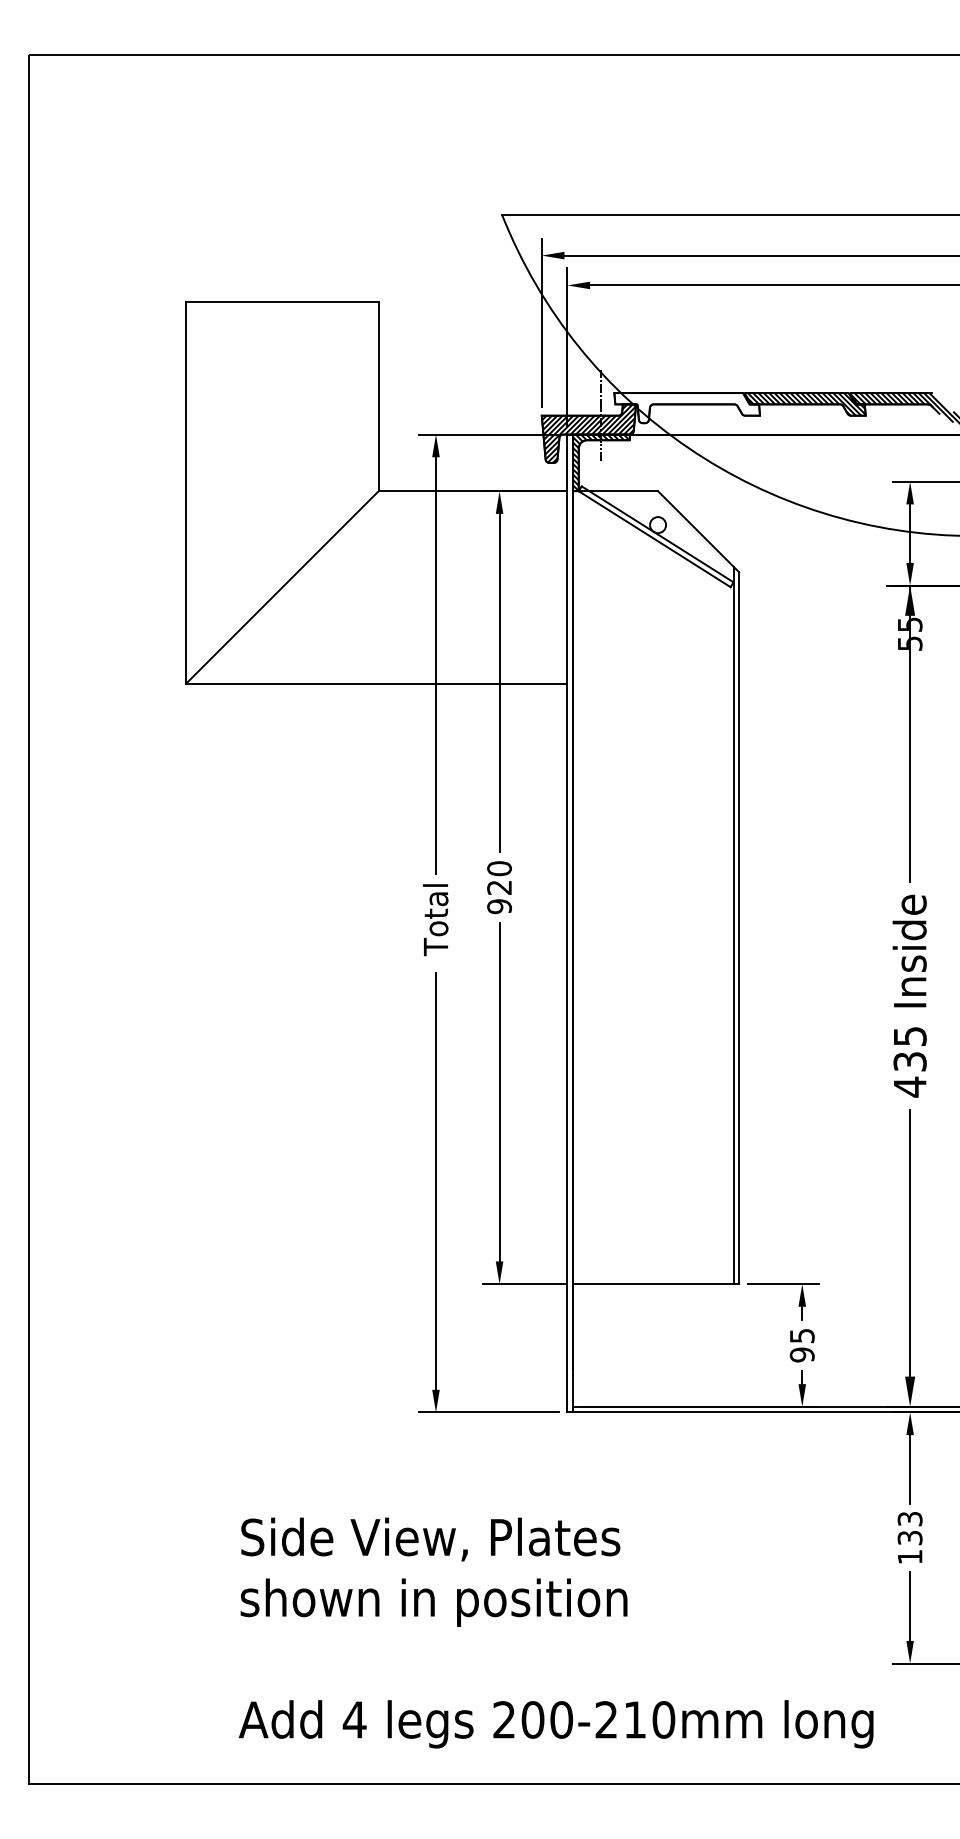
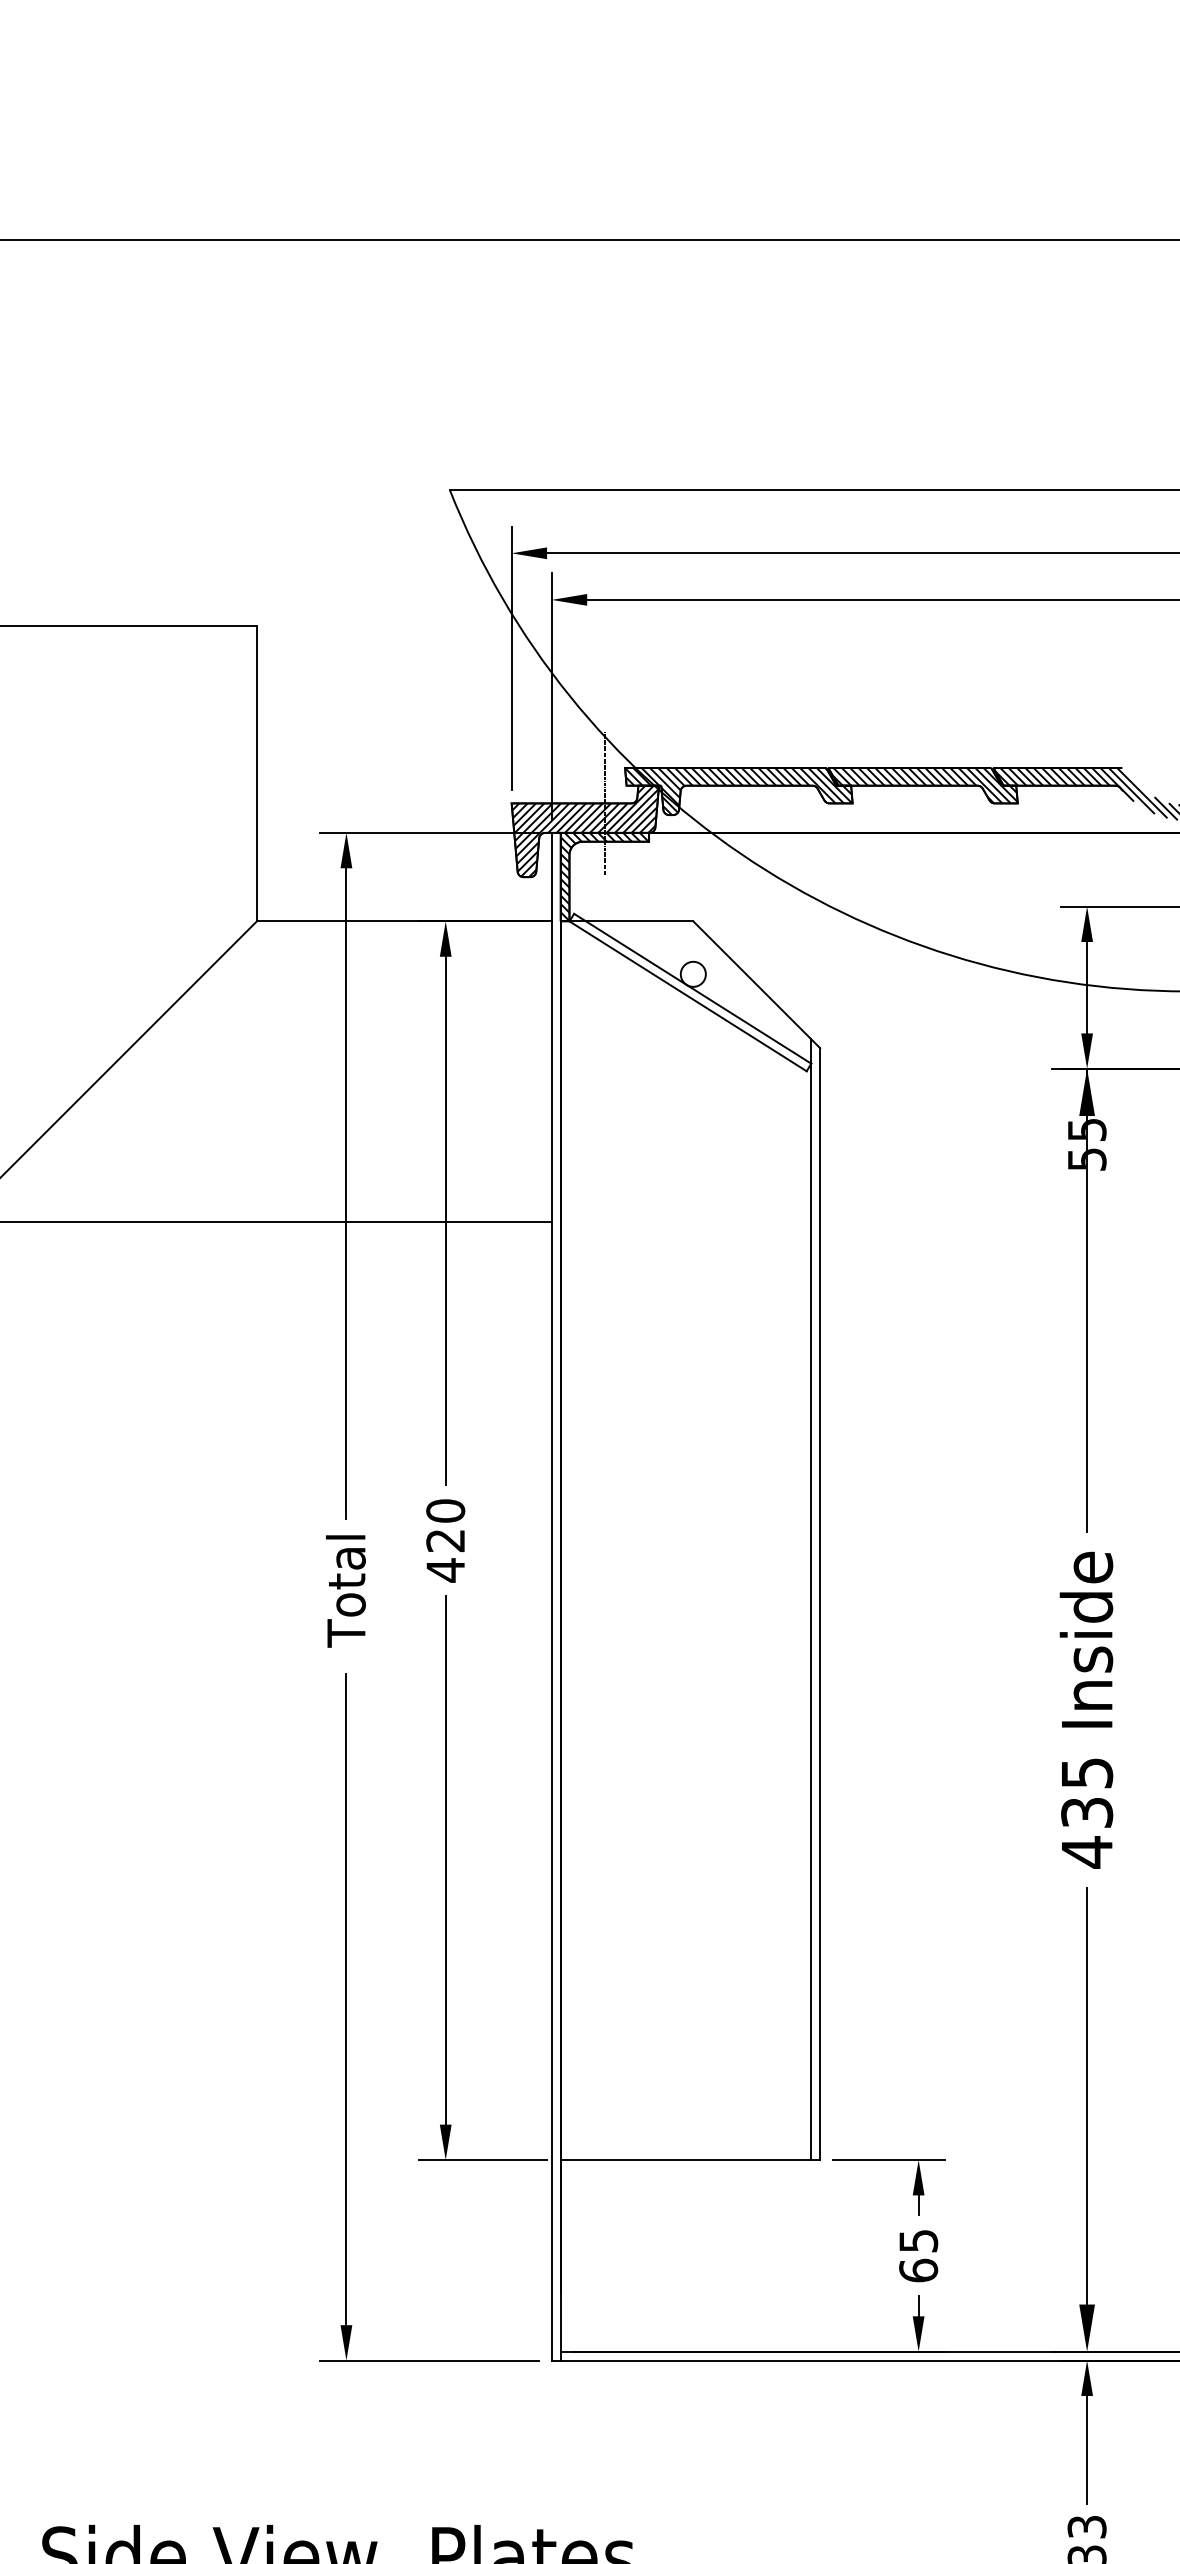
hatch: (686, 408) -> (737, 792), added
text: (499, 906) -> (445, 1570), 920 -> 420
text: (801, 1354) -> (917, 2269), 95 -> 65

